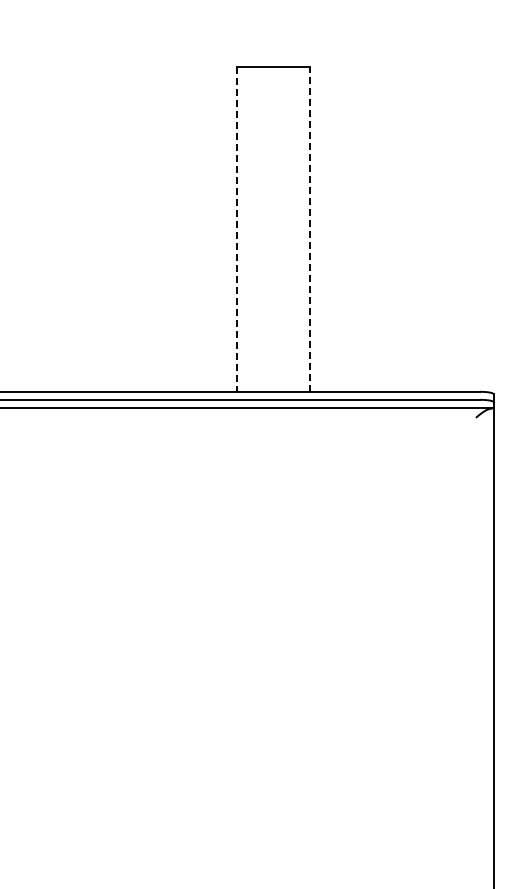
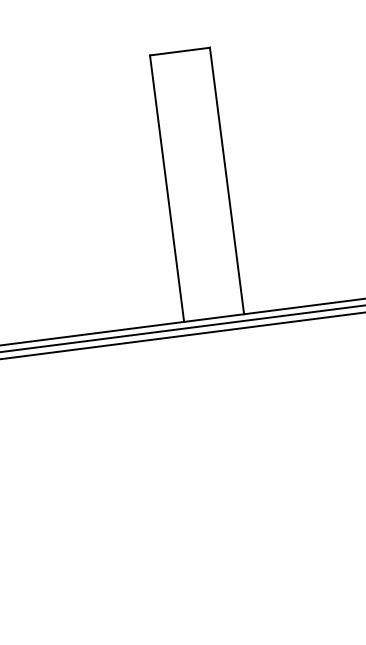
line: (310, 229) -> (227, 180), dashed -> solid
line: (237, 230) -> (167, 189), dashed -> solid

